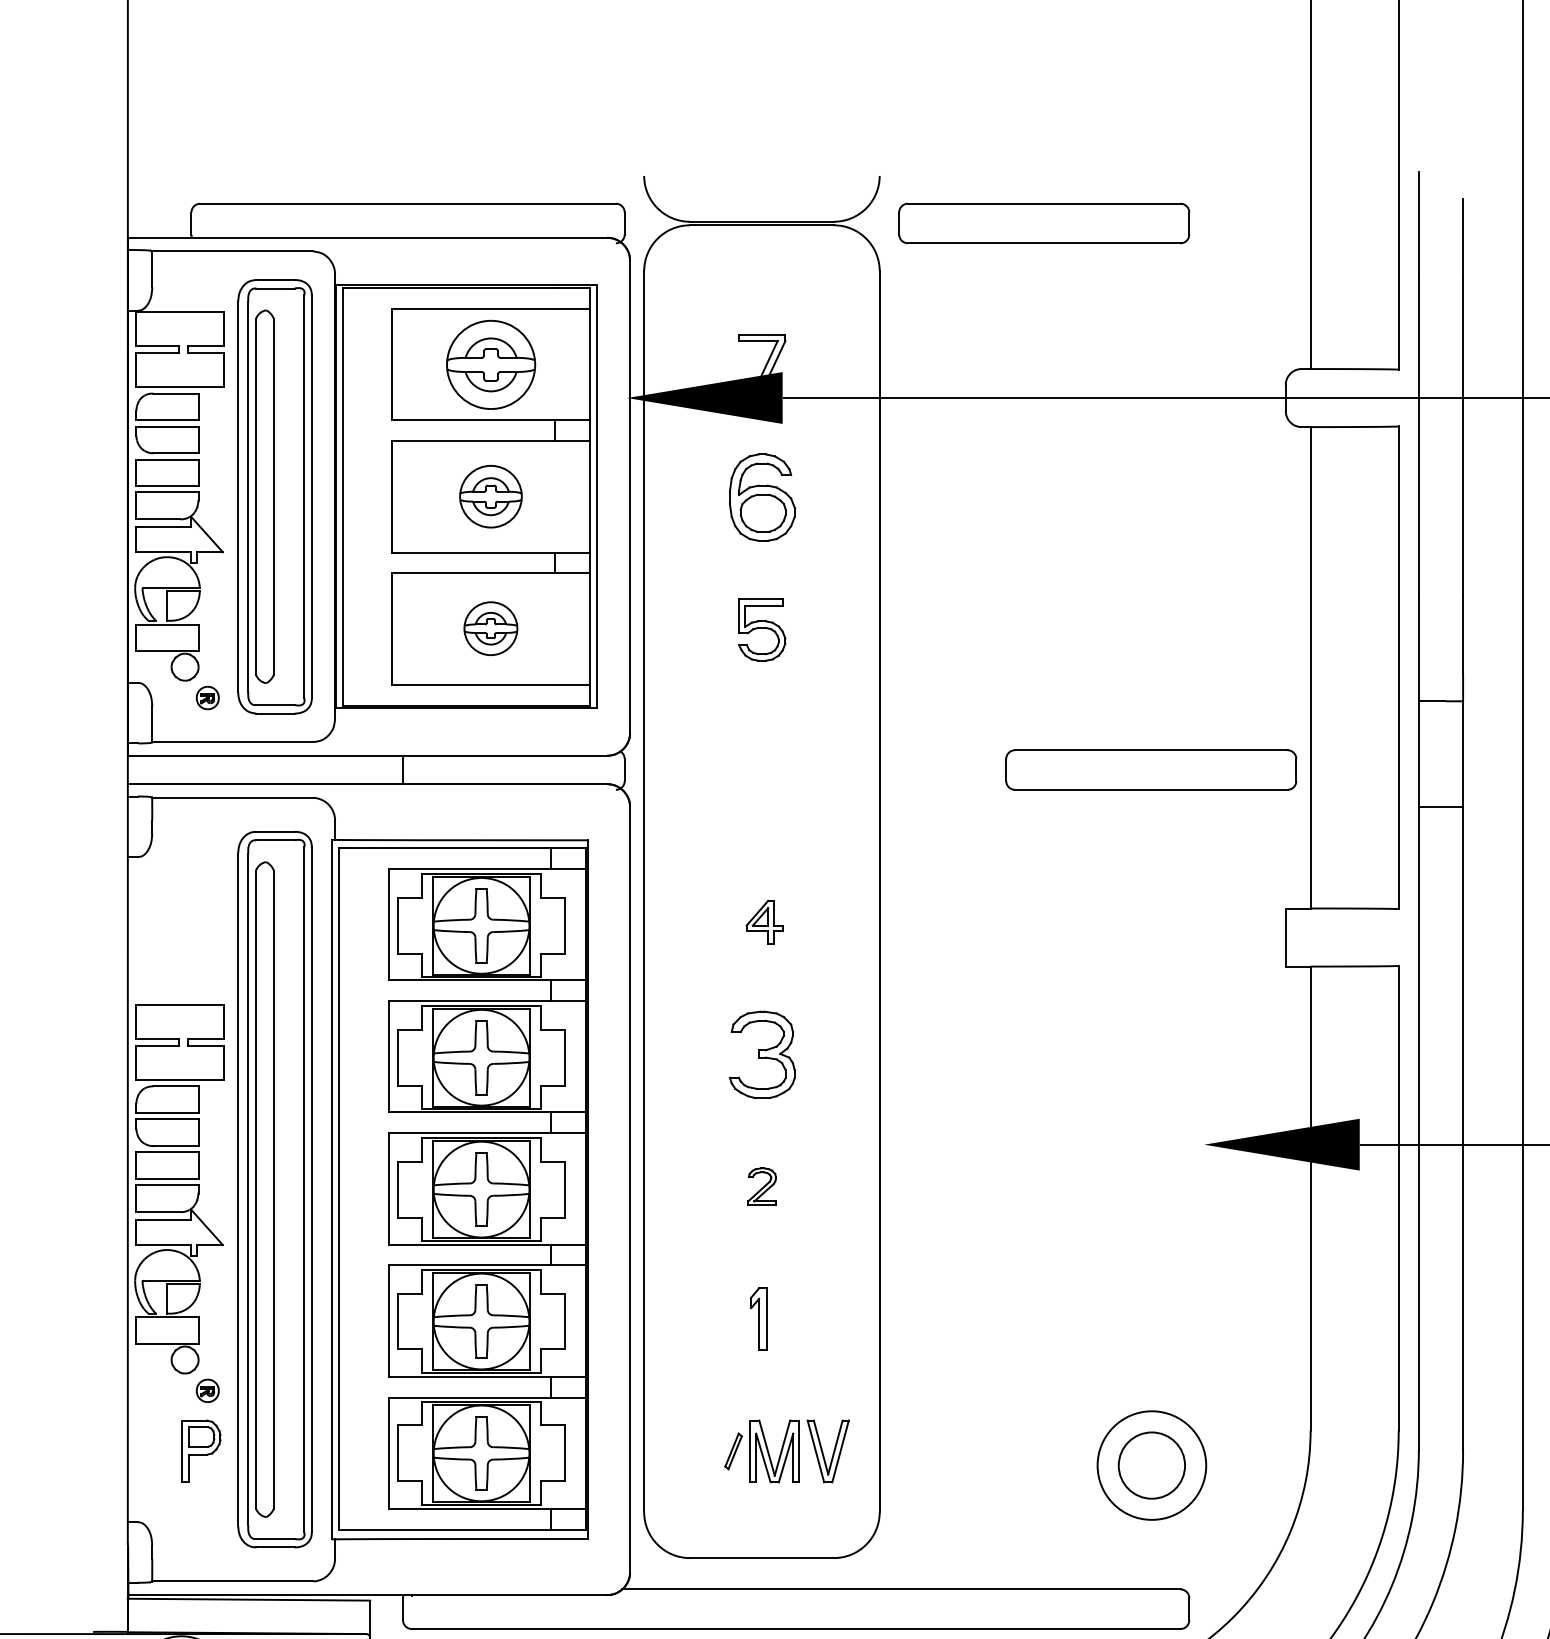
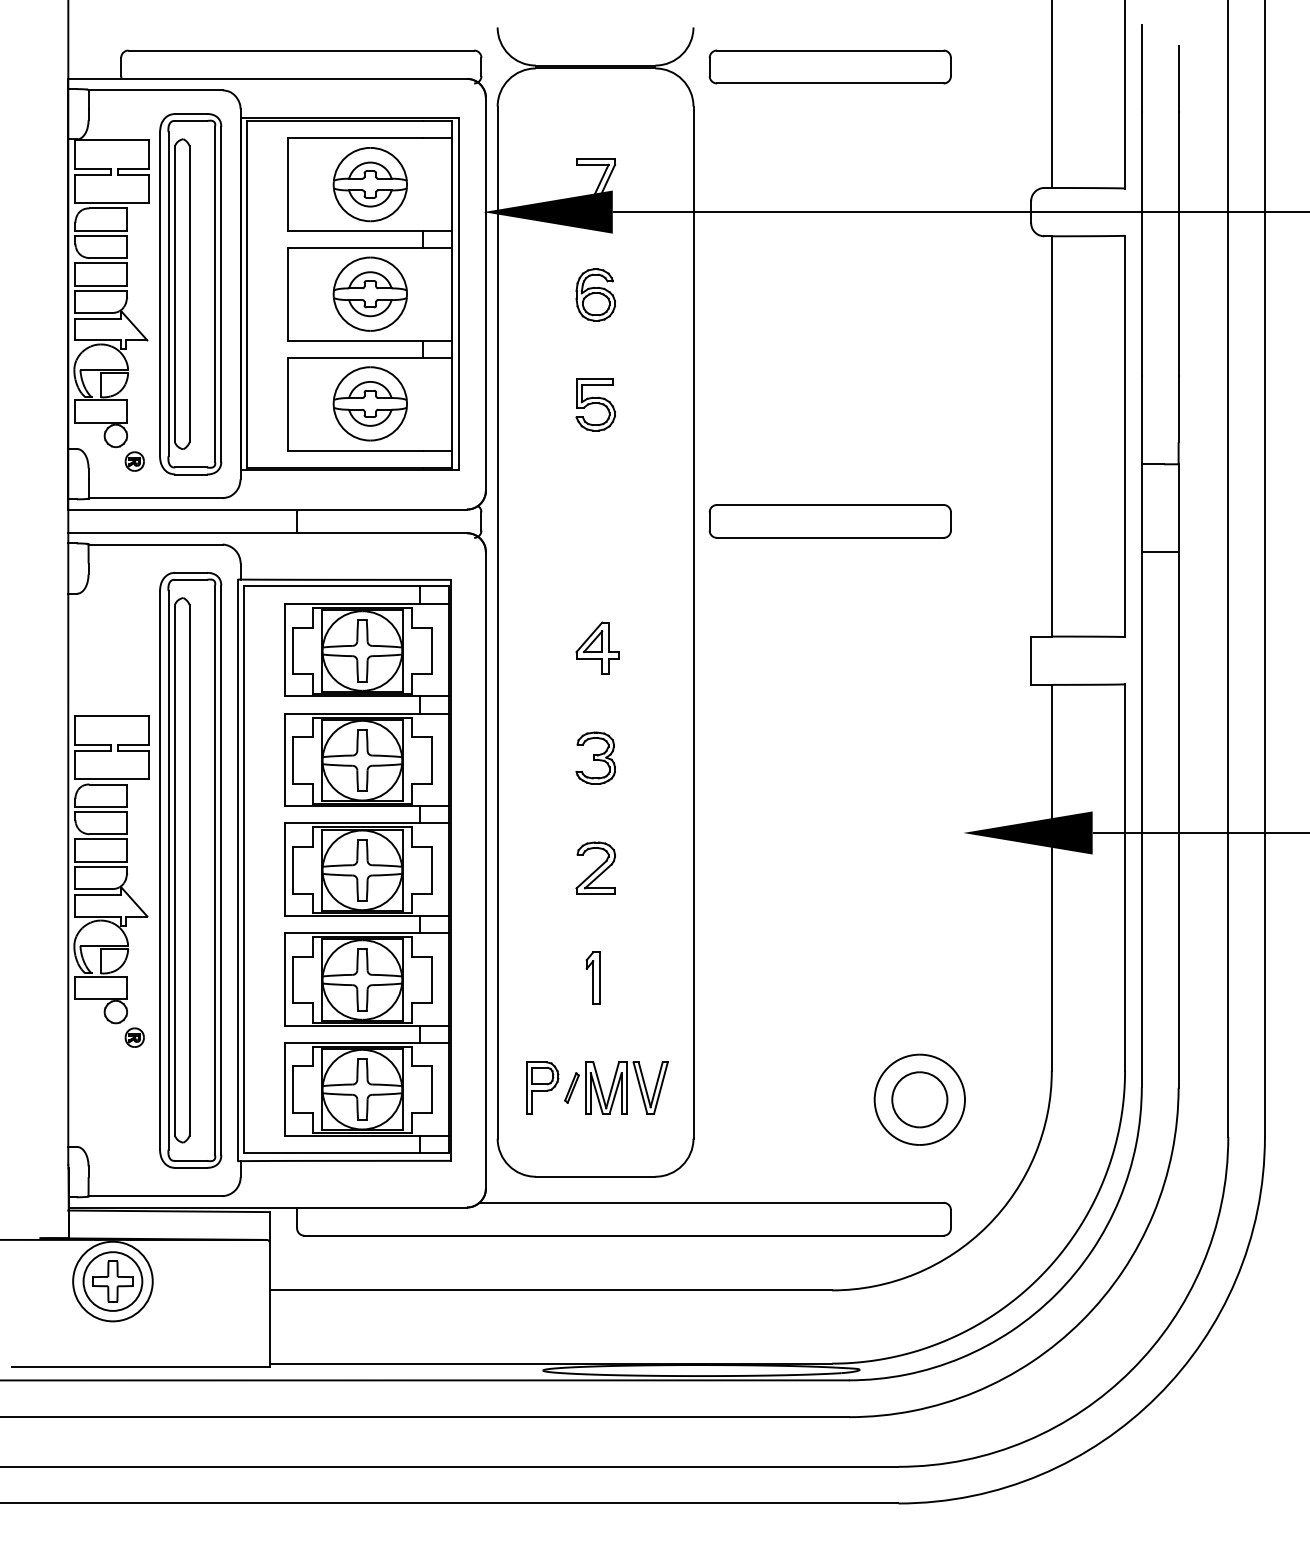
part: (490, 495) -> (369, 293), size x1.43
part: (761, 497) -> (595, 294), size x0.71
part: (490, 628) -> (369, 403), size x1.67
part: (1150, 770) -> (829, 521), moved
part: (764, 921) -> (597, 647), size x1.43
part: (761, 1053) -> (595, 757), size x0.71
part: (761, 1186) -> (595, 867), size x1.67
part: (201, 1450) -> (542, 1087), moved

